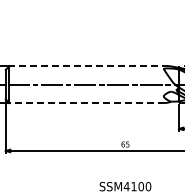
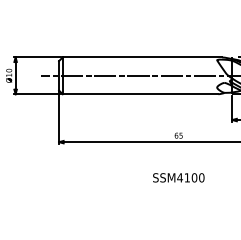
line: (89, 66) -> (142, 57), dashed -> solid
line: (87, 103) -> (140, 94), dashed -> solid

